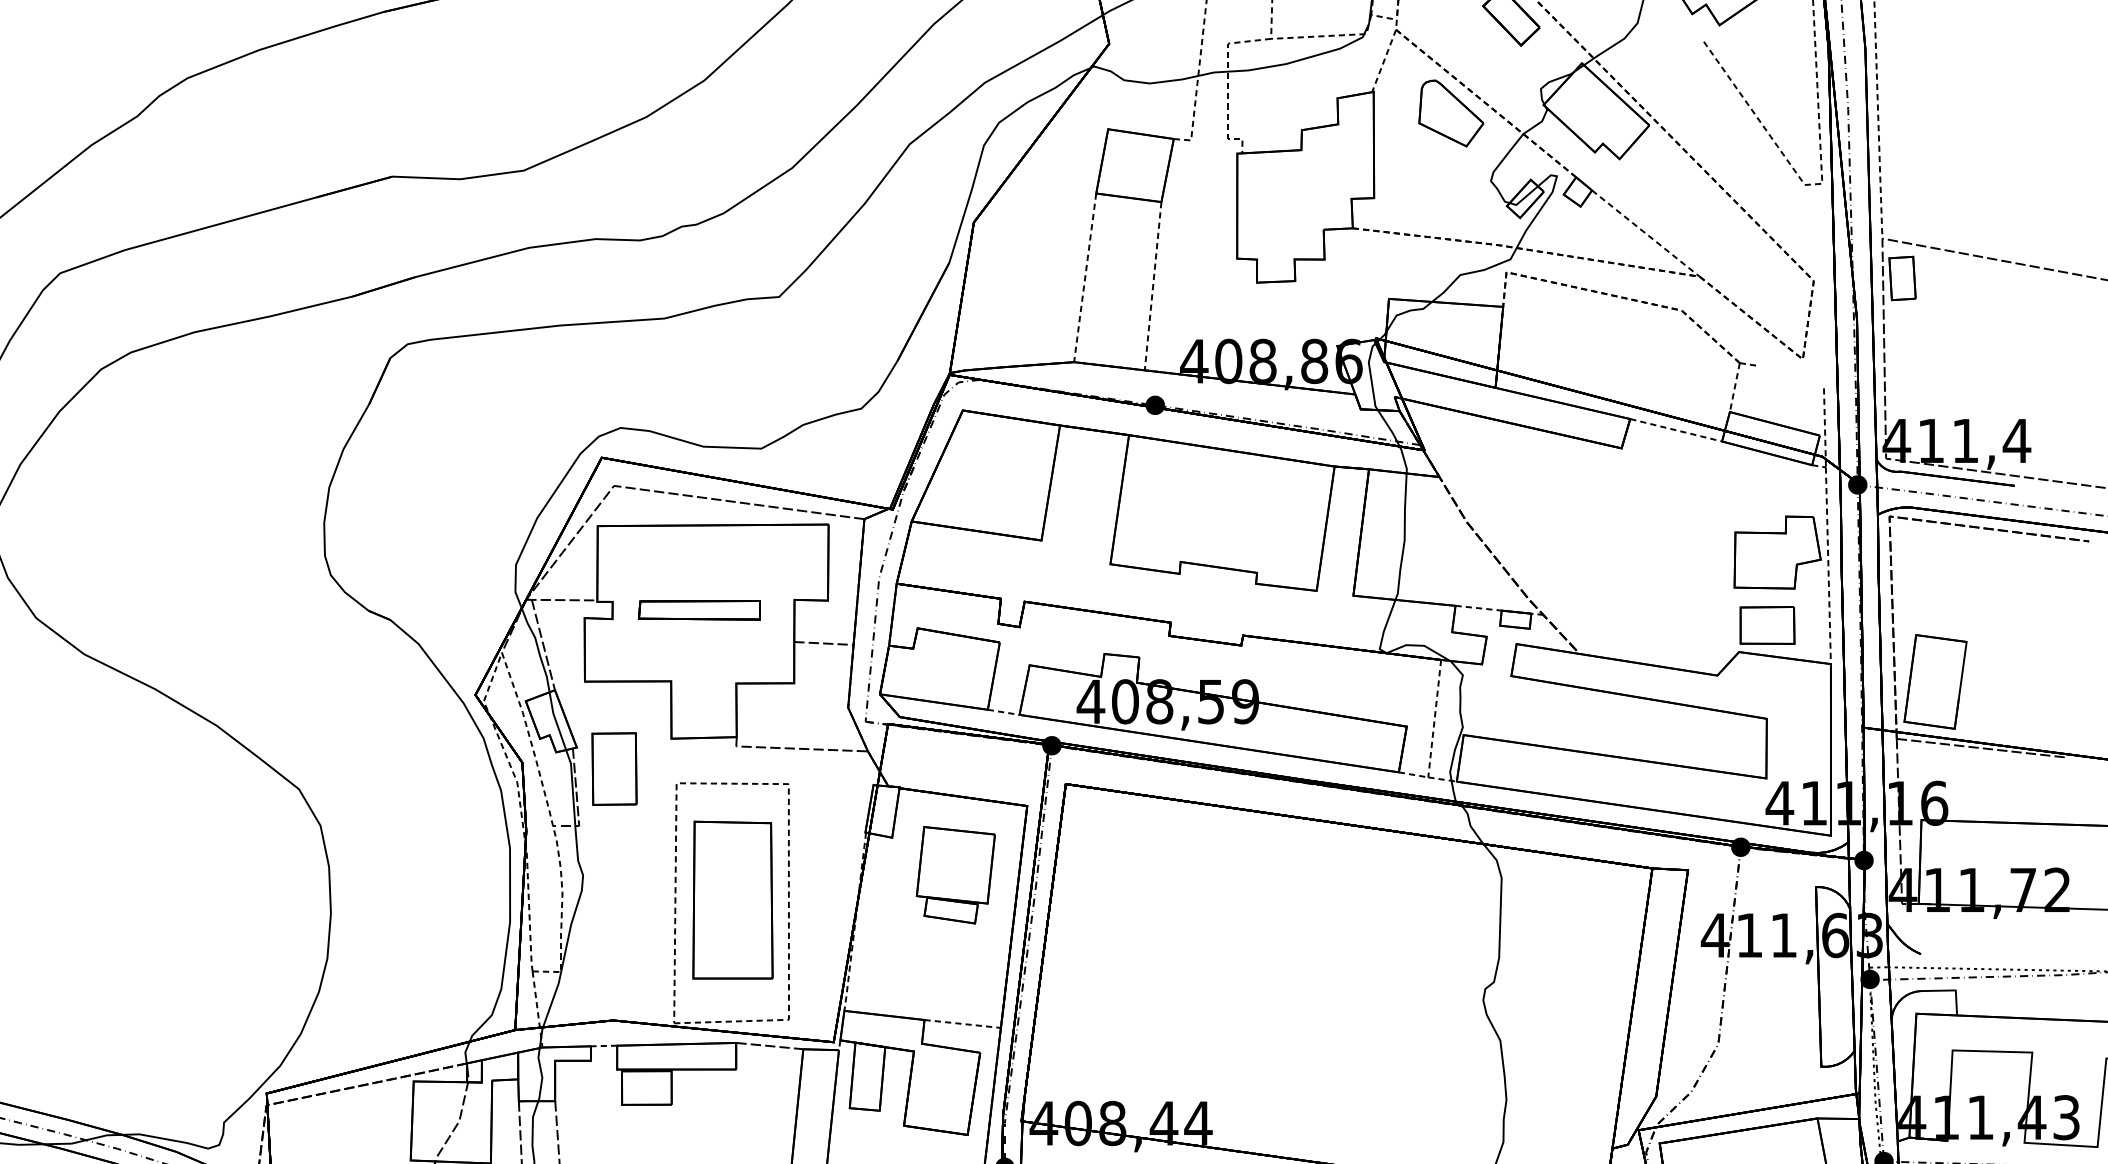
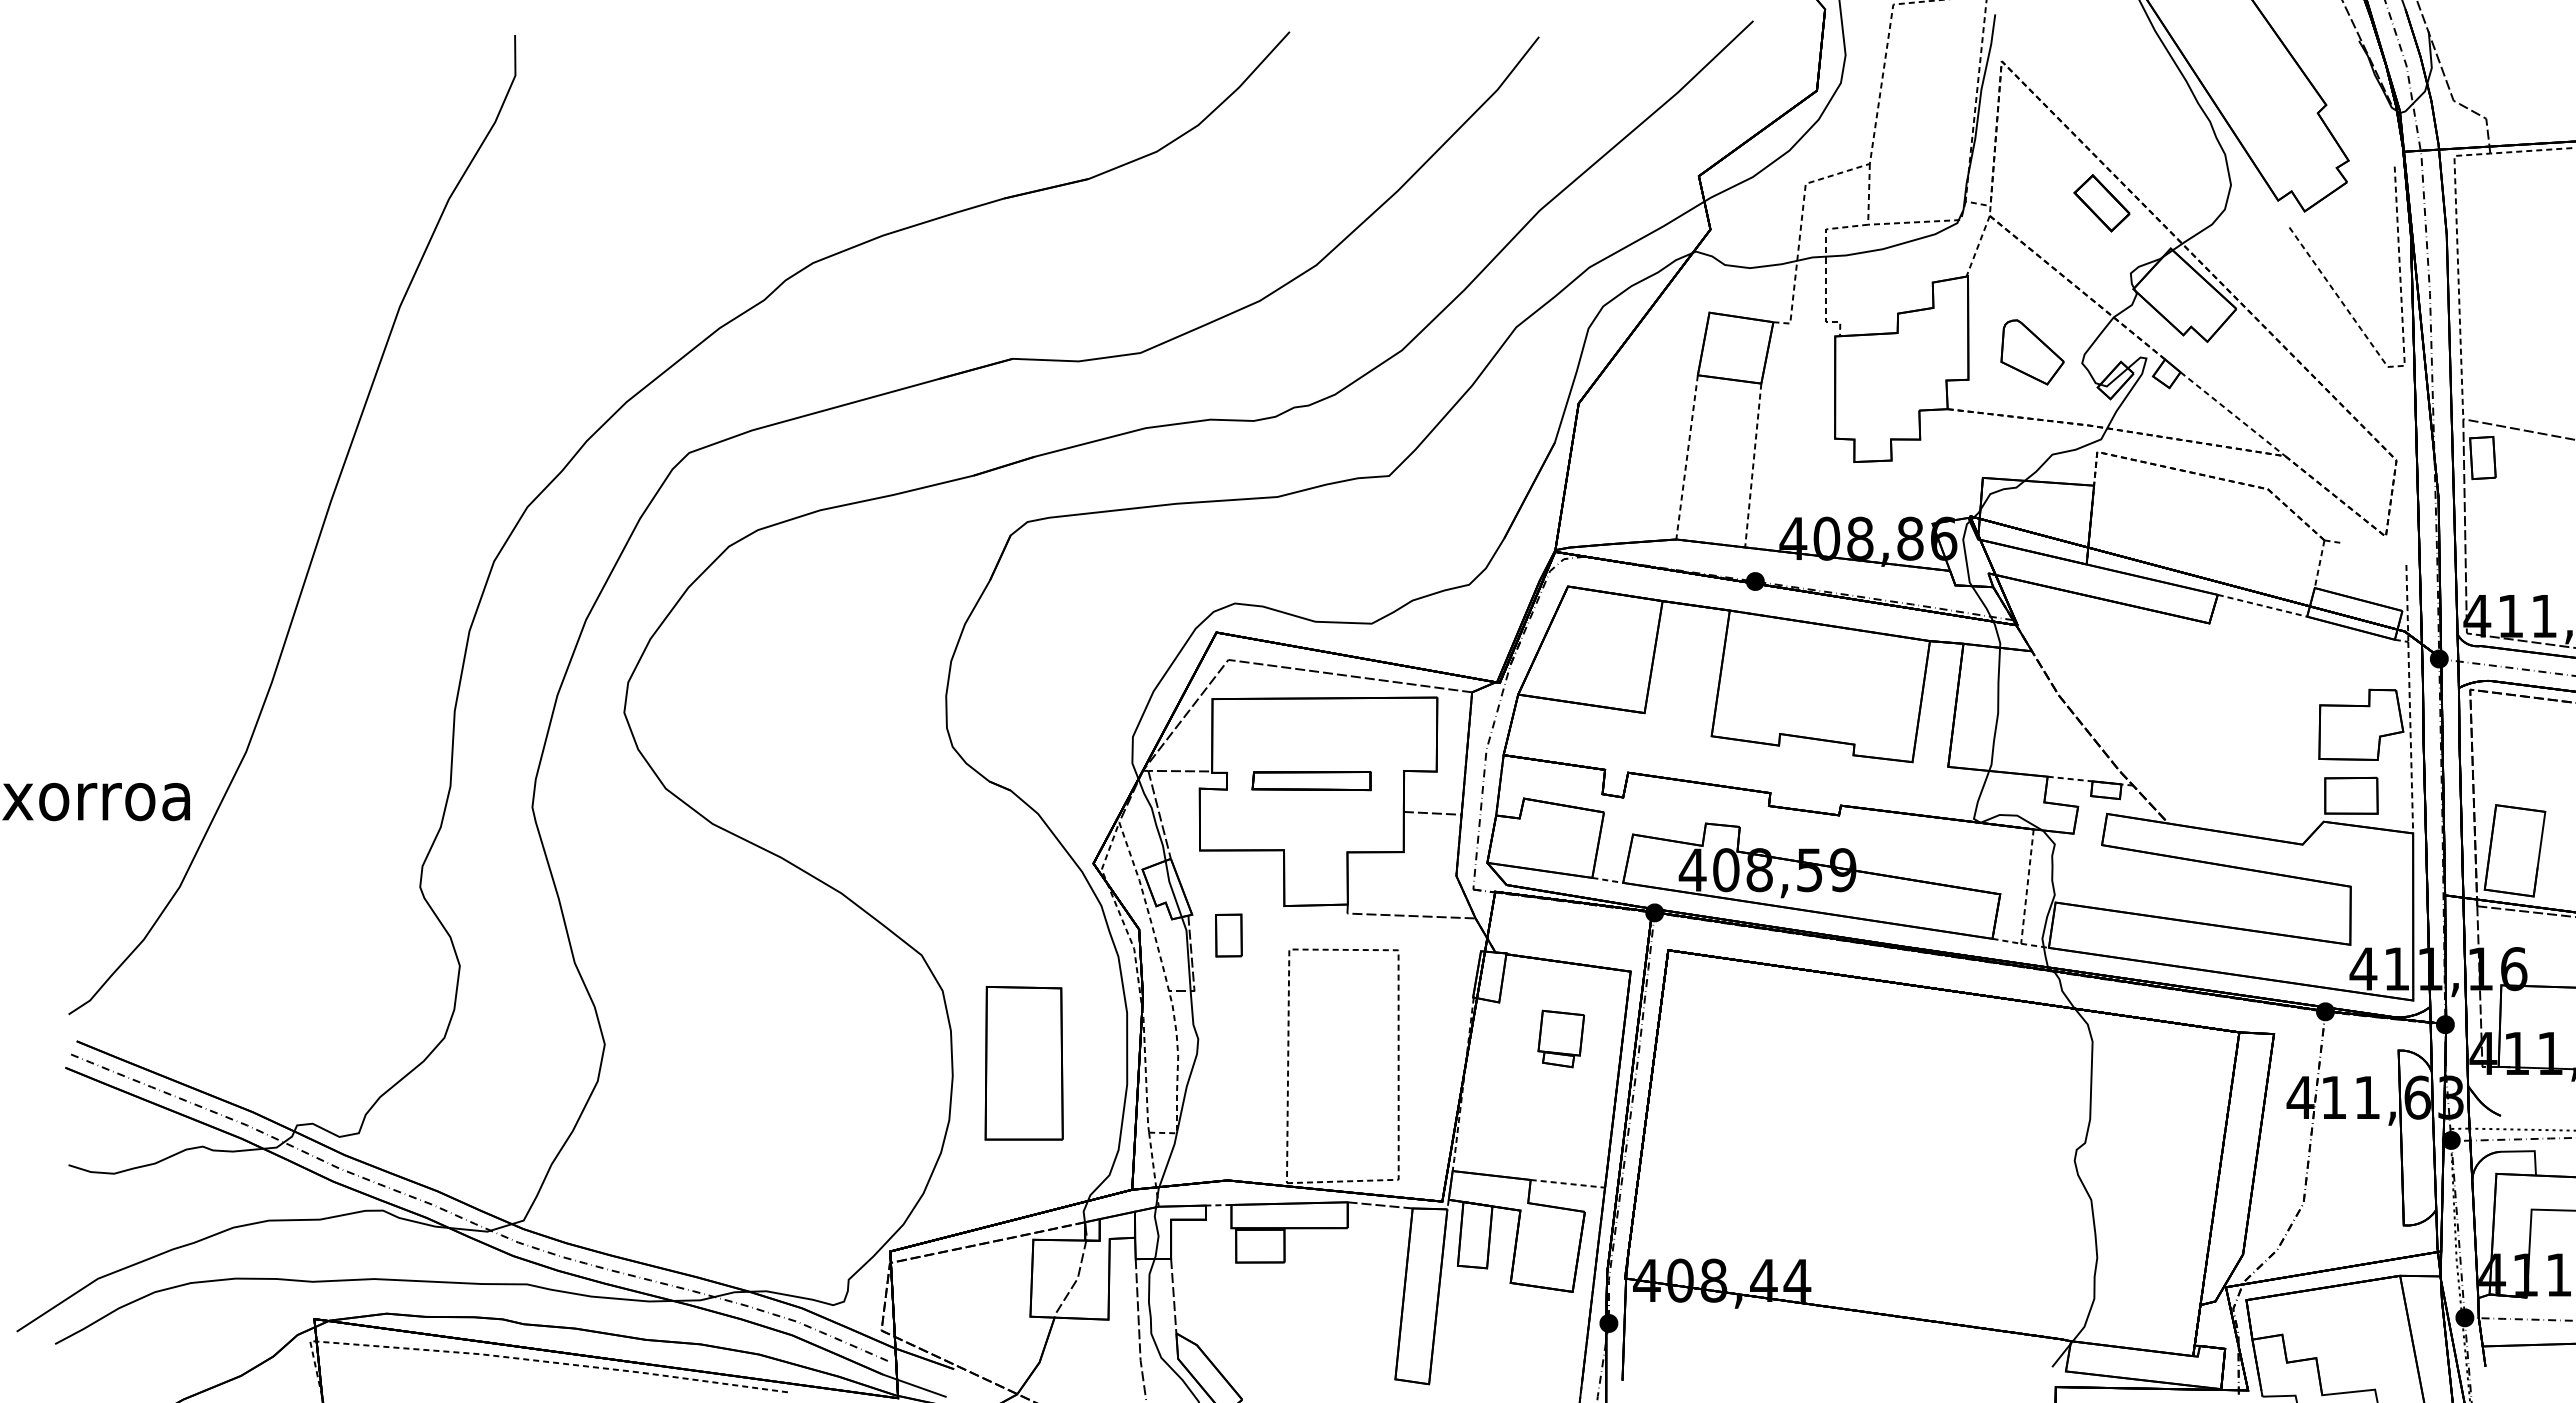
part: (1451, 113) -> (2032, 352), moved
part: (614, 768) -> (1228, 935), size x0.6
part: (956, 874) -> (1561, 1038), size x0.6
part: (732, 900) -> (1023, 1063), moved

